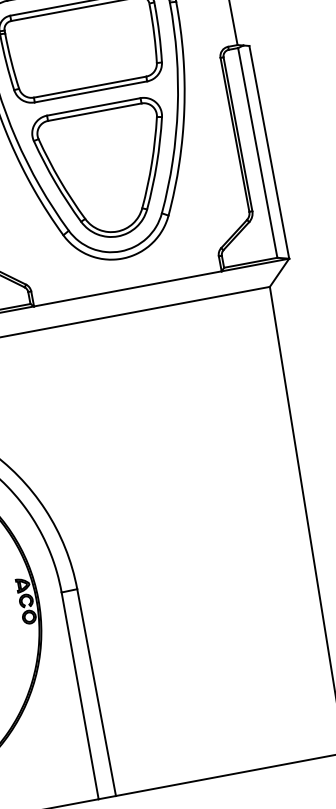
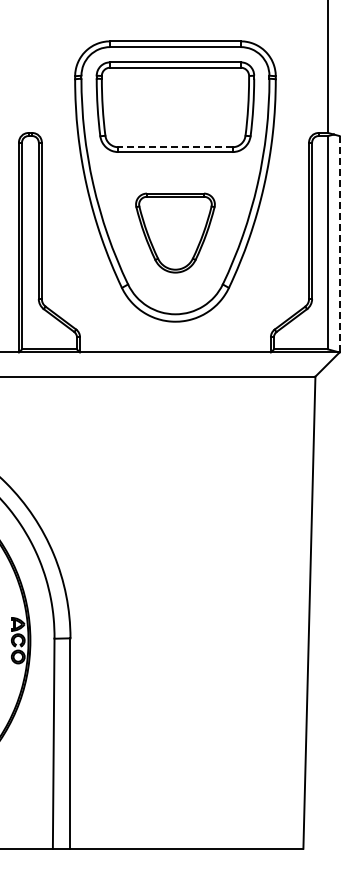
line: (89, 87) -> (174, 147), solid -> dashed
line: (269, 151) -> (339, 243), solid -> dashed
part: (105, 170) -> (175, 232), size x0.6

